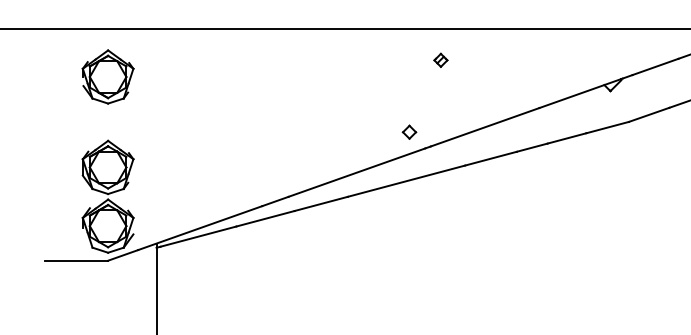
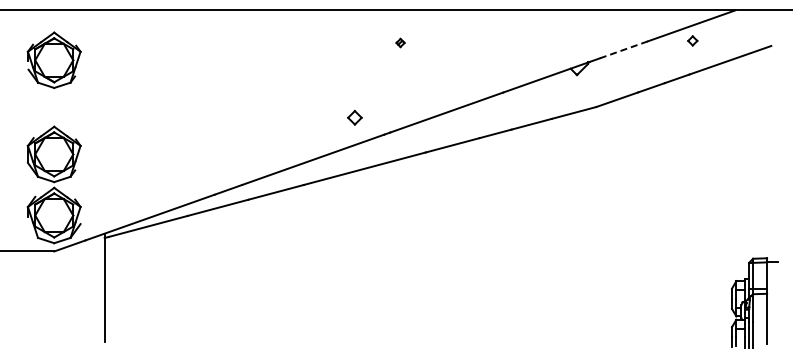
part: (440, 59) -> (400, 42), size x0.6
line: (655, 67) -> (623, 50), solid -> dashed
part: (409, 131) -> (354, 117), moved

